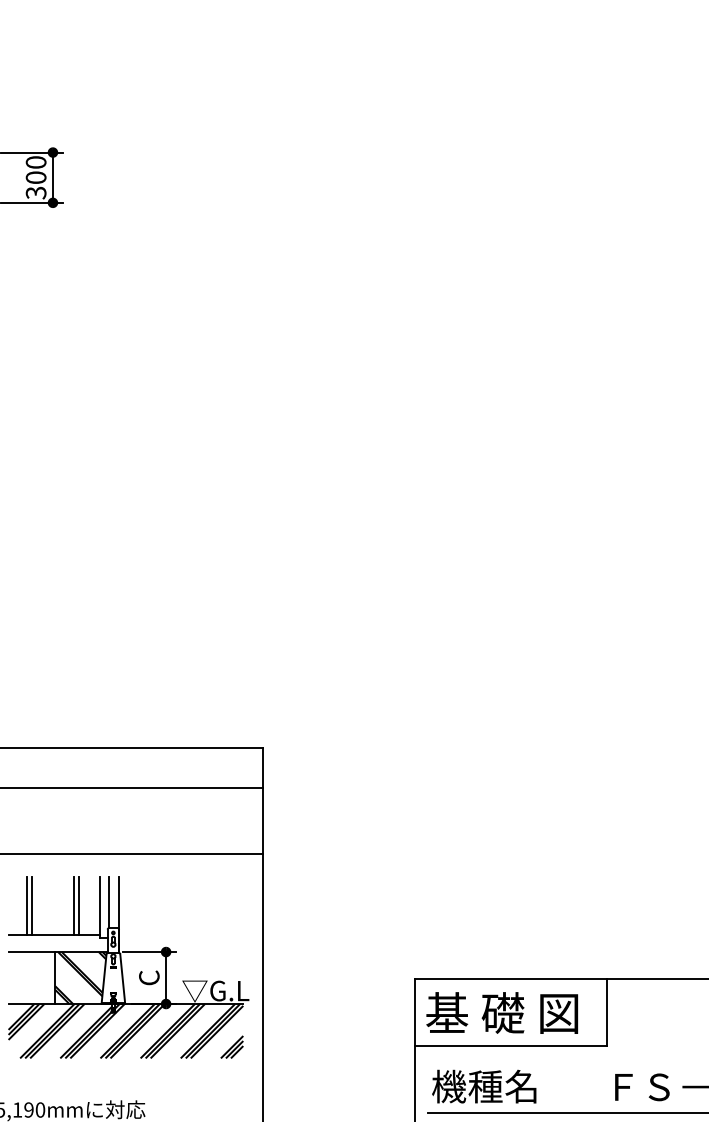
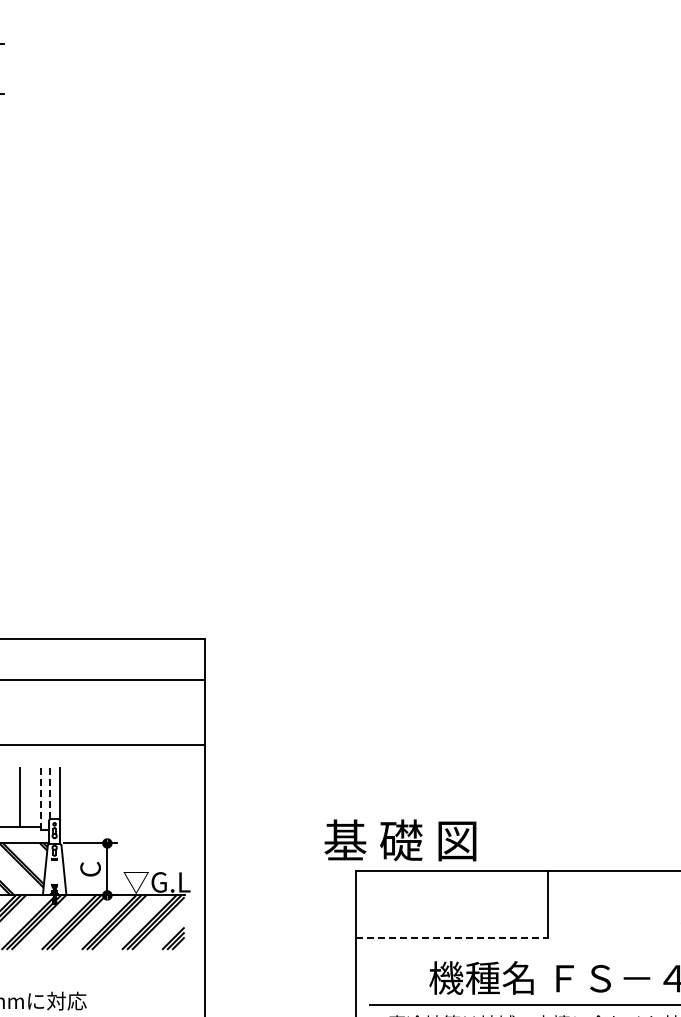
line: (108, 903) -> (49, 794), solid -> dashed
line: (73, 906) -> (14, 797), removed
line: (99, 907) -> (40, 798), solid -> dashed
text: (502, 1012) -> (400, 839), moved
line: (510, 1046) -> (451, 937), solid -> dashed
text: (484, 1086) -> (481, 977), moved

